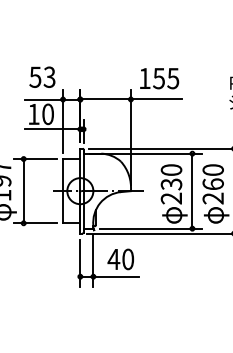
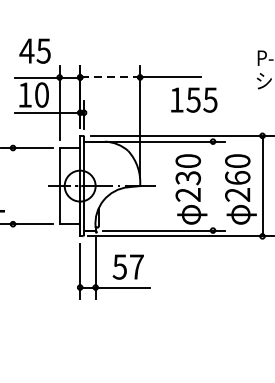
text: (42, 76) -> (35, 50), 53 -> 45
text: (159, 78) -> (194, 99), moved
line: (105, 99) -> (109, 77), solid -> dashed
line: (23, 190) -> (12, 185), removed
line: (192, 191) -> (213, 186), removed
text: (120, 259) -> (127, 267), 40 -> 57

